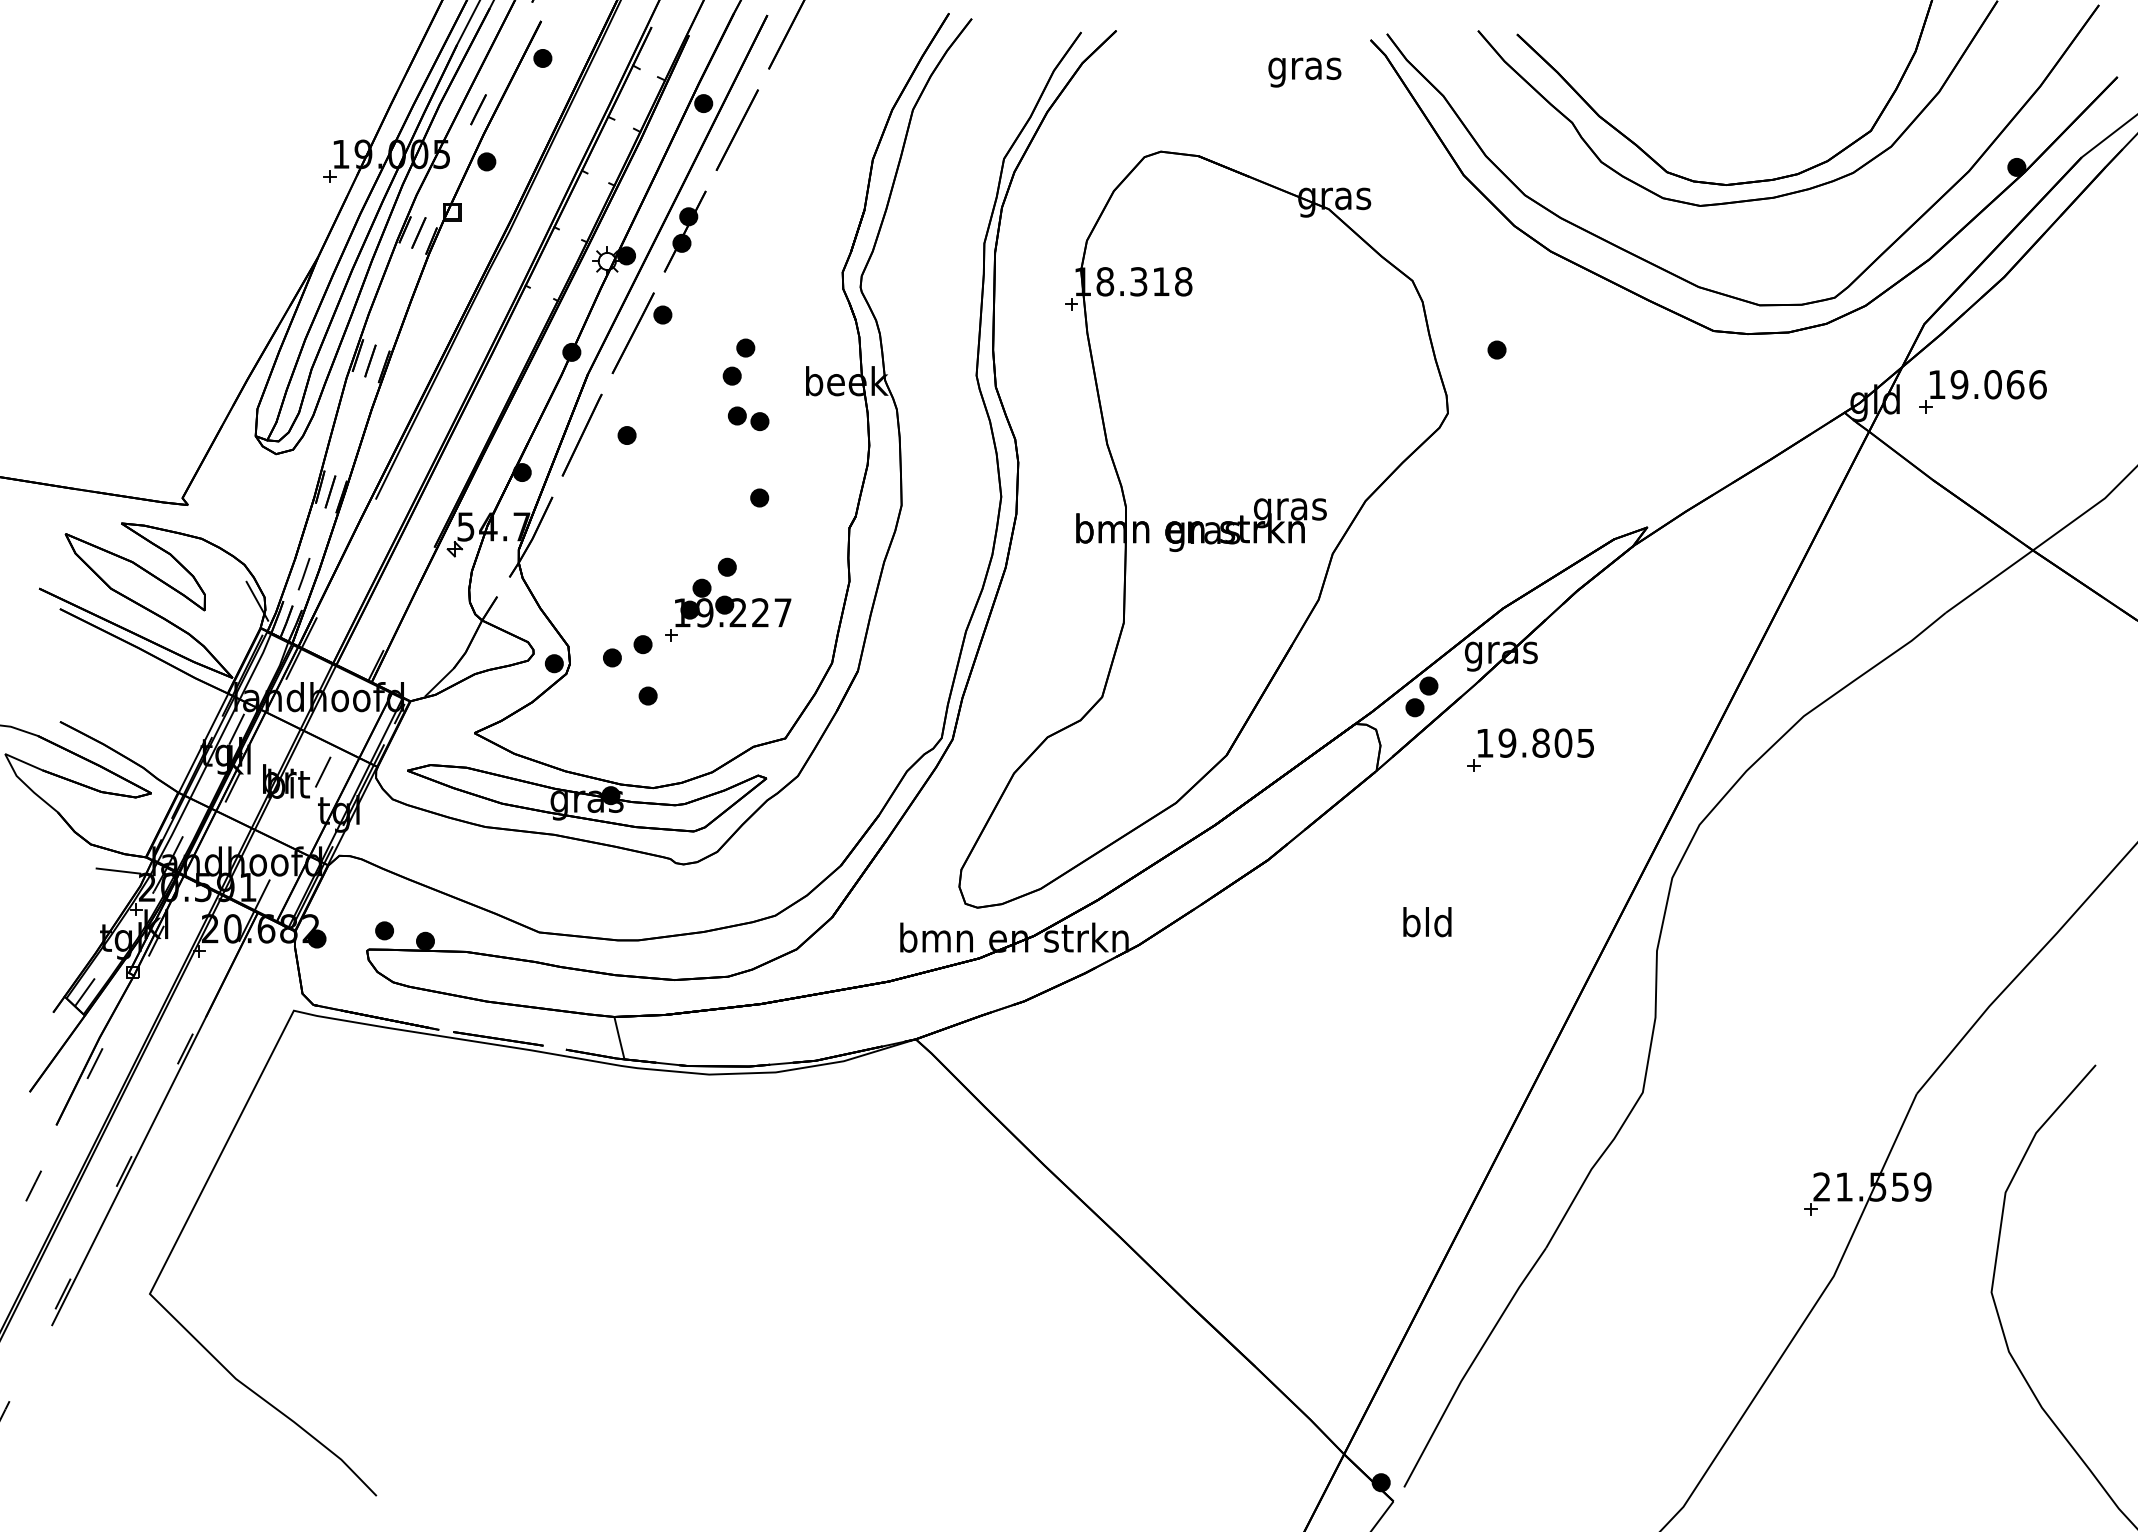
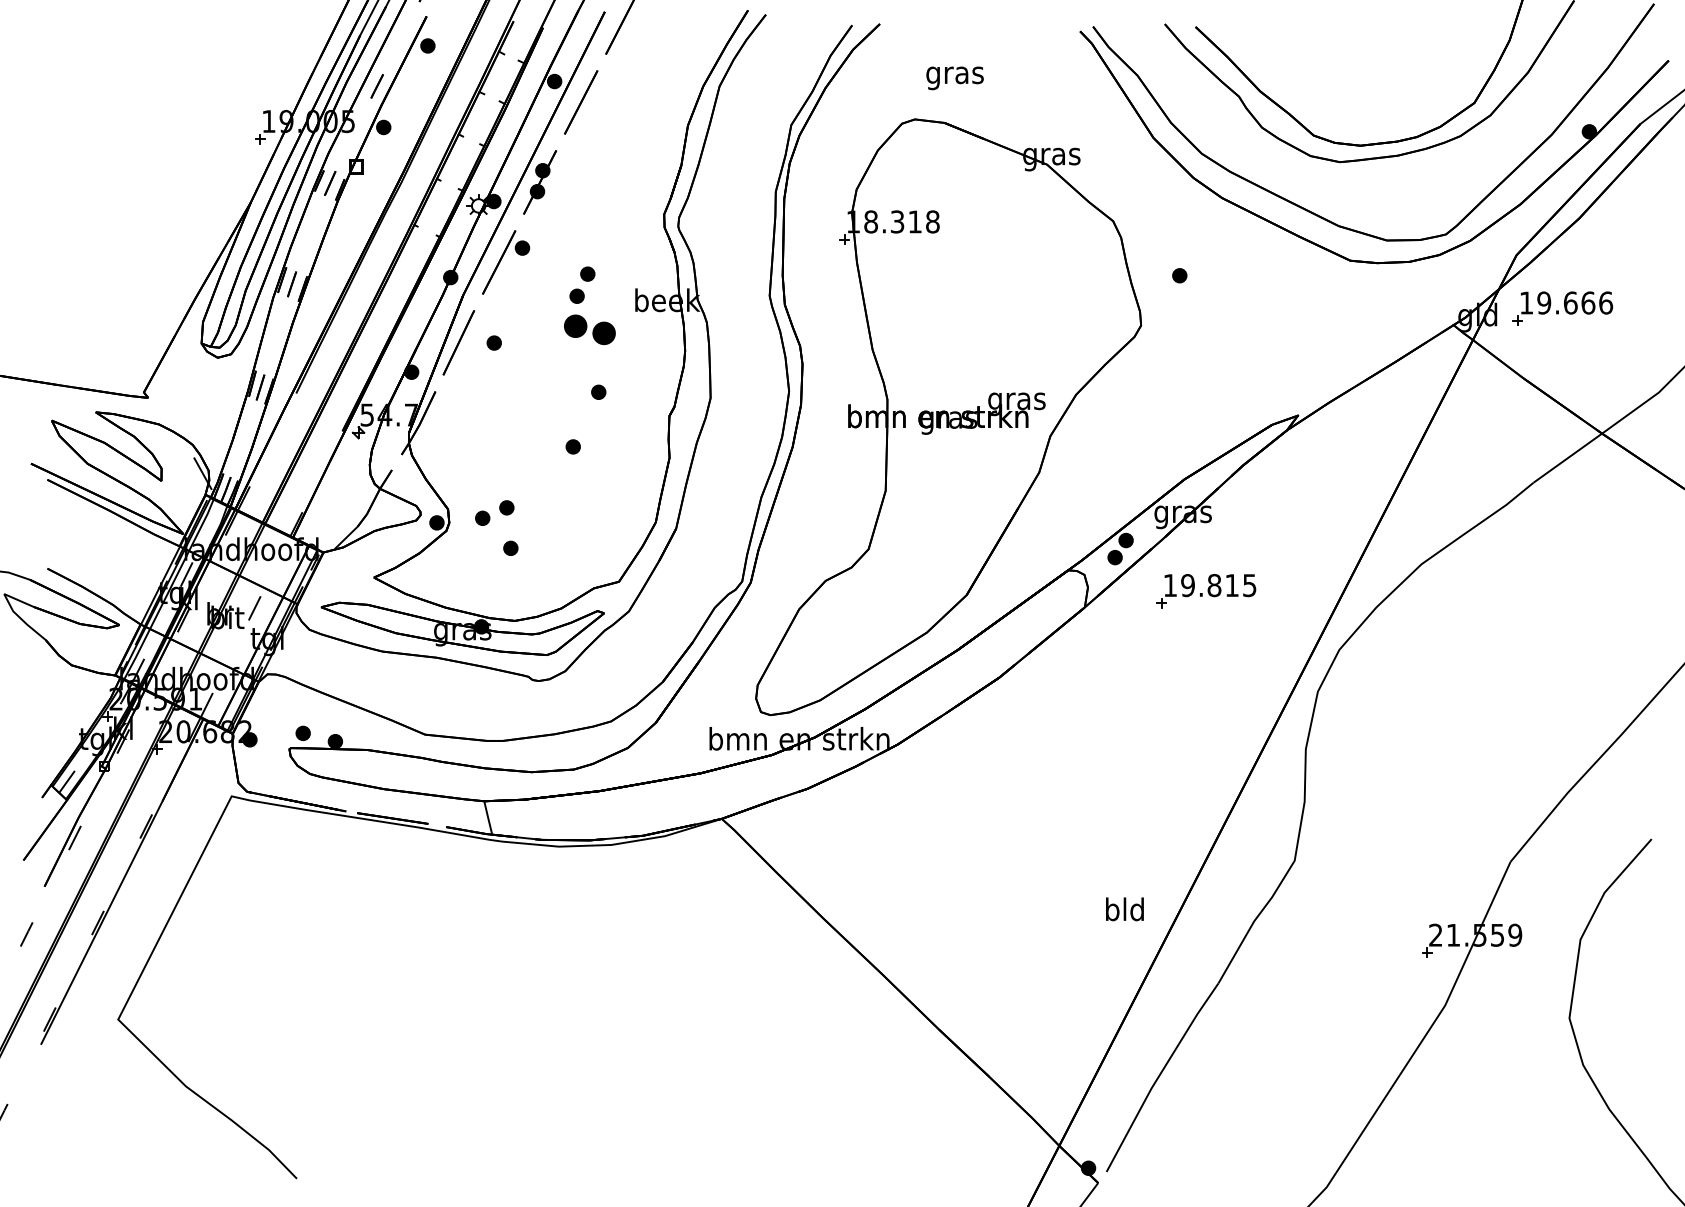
text: (1304, 72) -> (954, 78), moved
text: (1993, 384) -> (1571, 302), 19.066 -> 19.666
part: (748, 418) -> (589, 329), size x1.6
line: (303, 574) -> (239, 452), removed
part: (728, 609) -> (574, 480), removed
text: (1563, 742) -> (1232, 584), 19.805 -> 19.815
line: (118, 870) -> (93, 685), removed
text: (1427, 922) -> (1124, 909), moved

